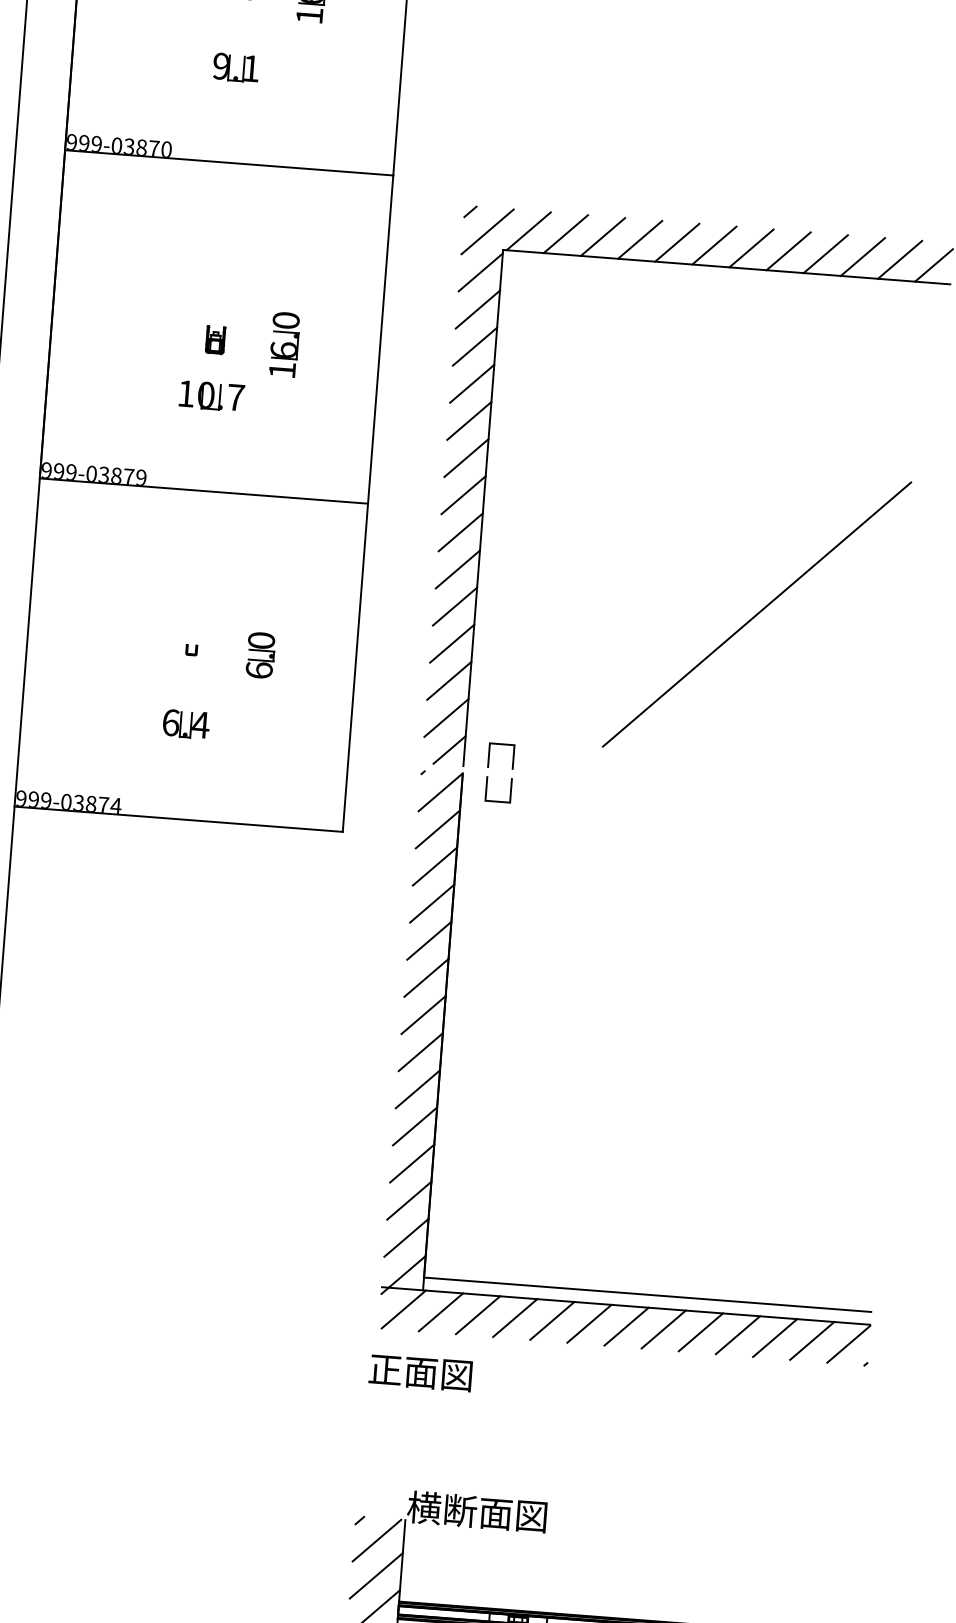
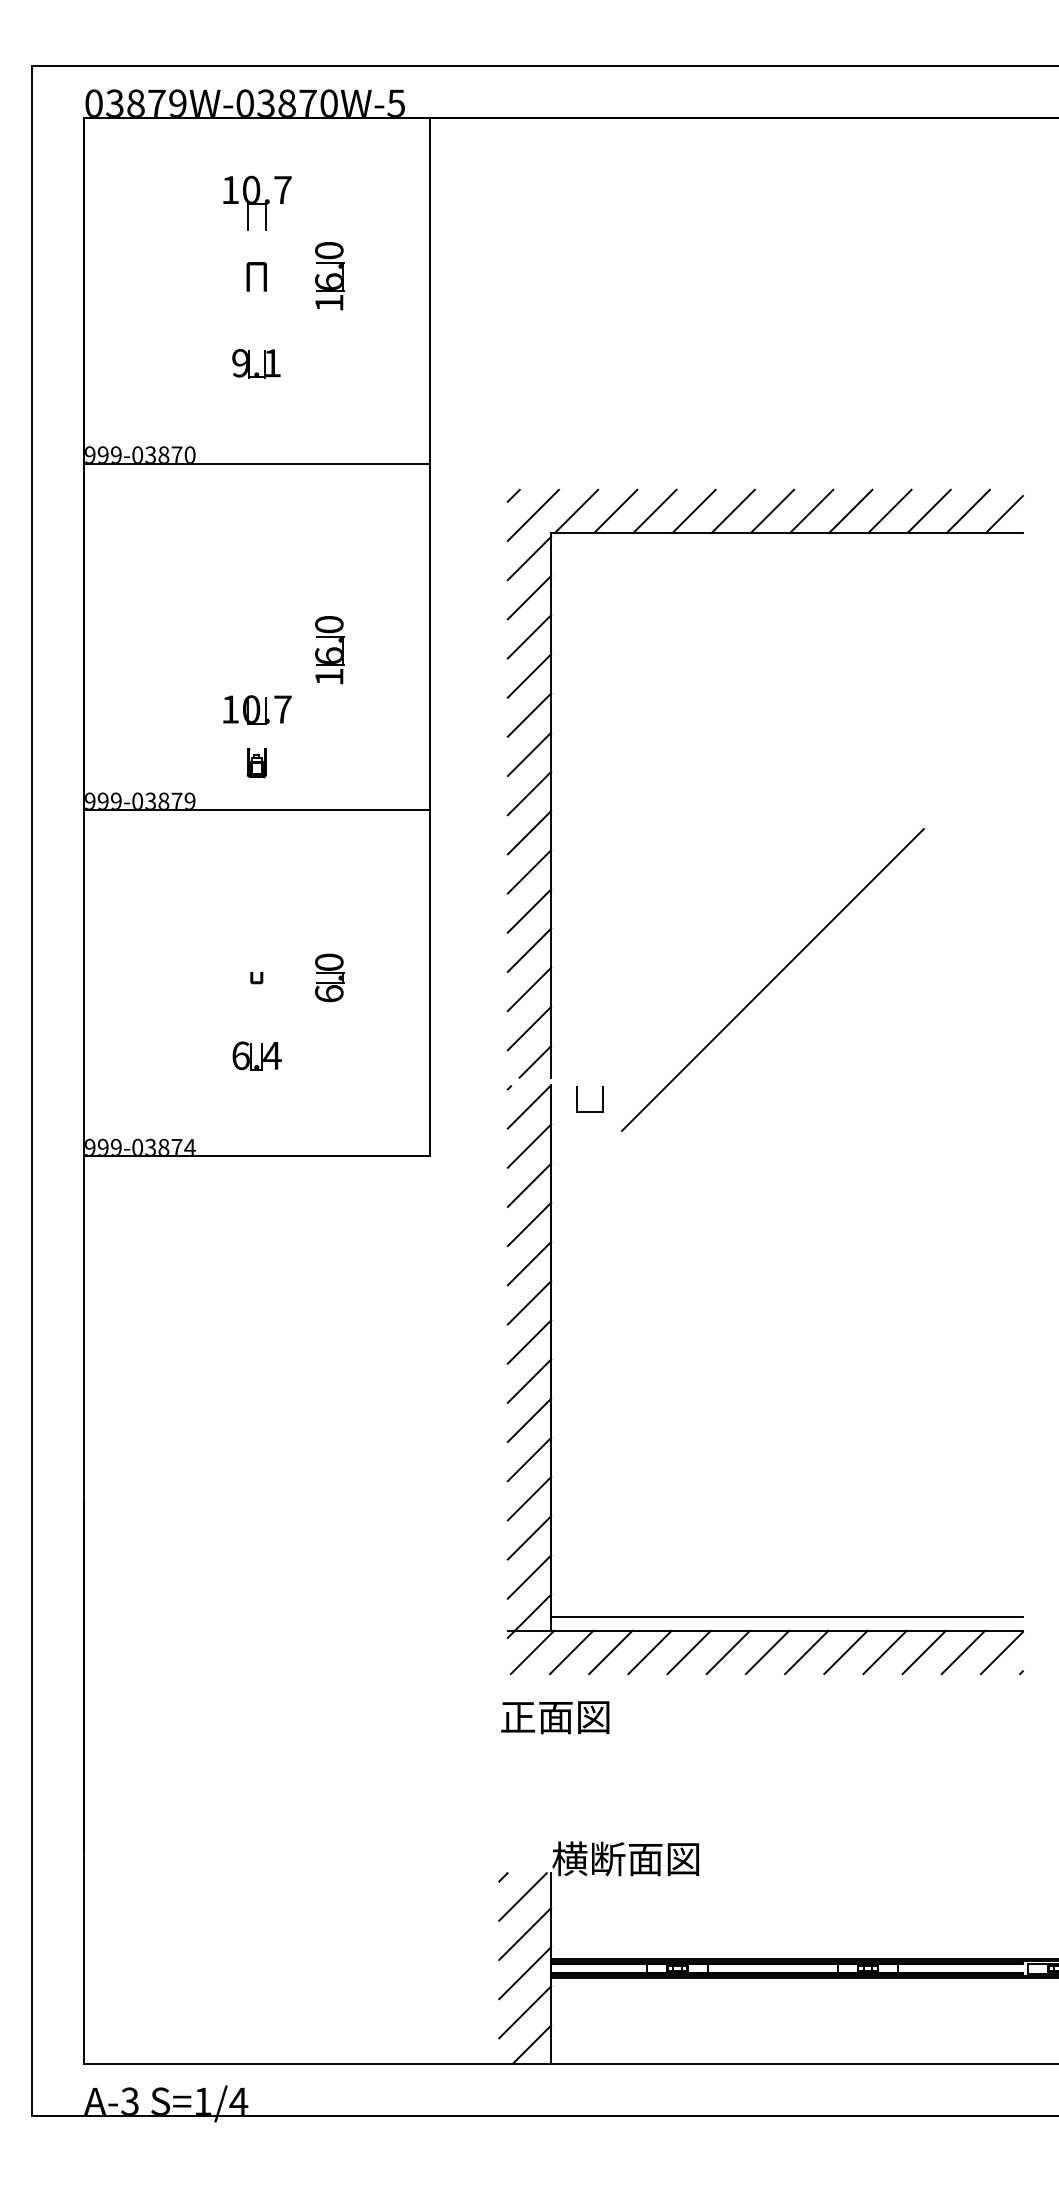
part: (215, 340) -> (256, 763), moved
line: (756, 614) -> (772, 979), moved
line: (501, 745) -> (589, 1052), removed

